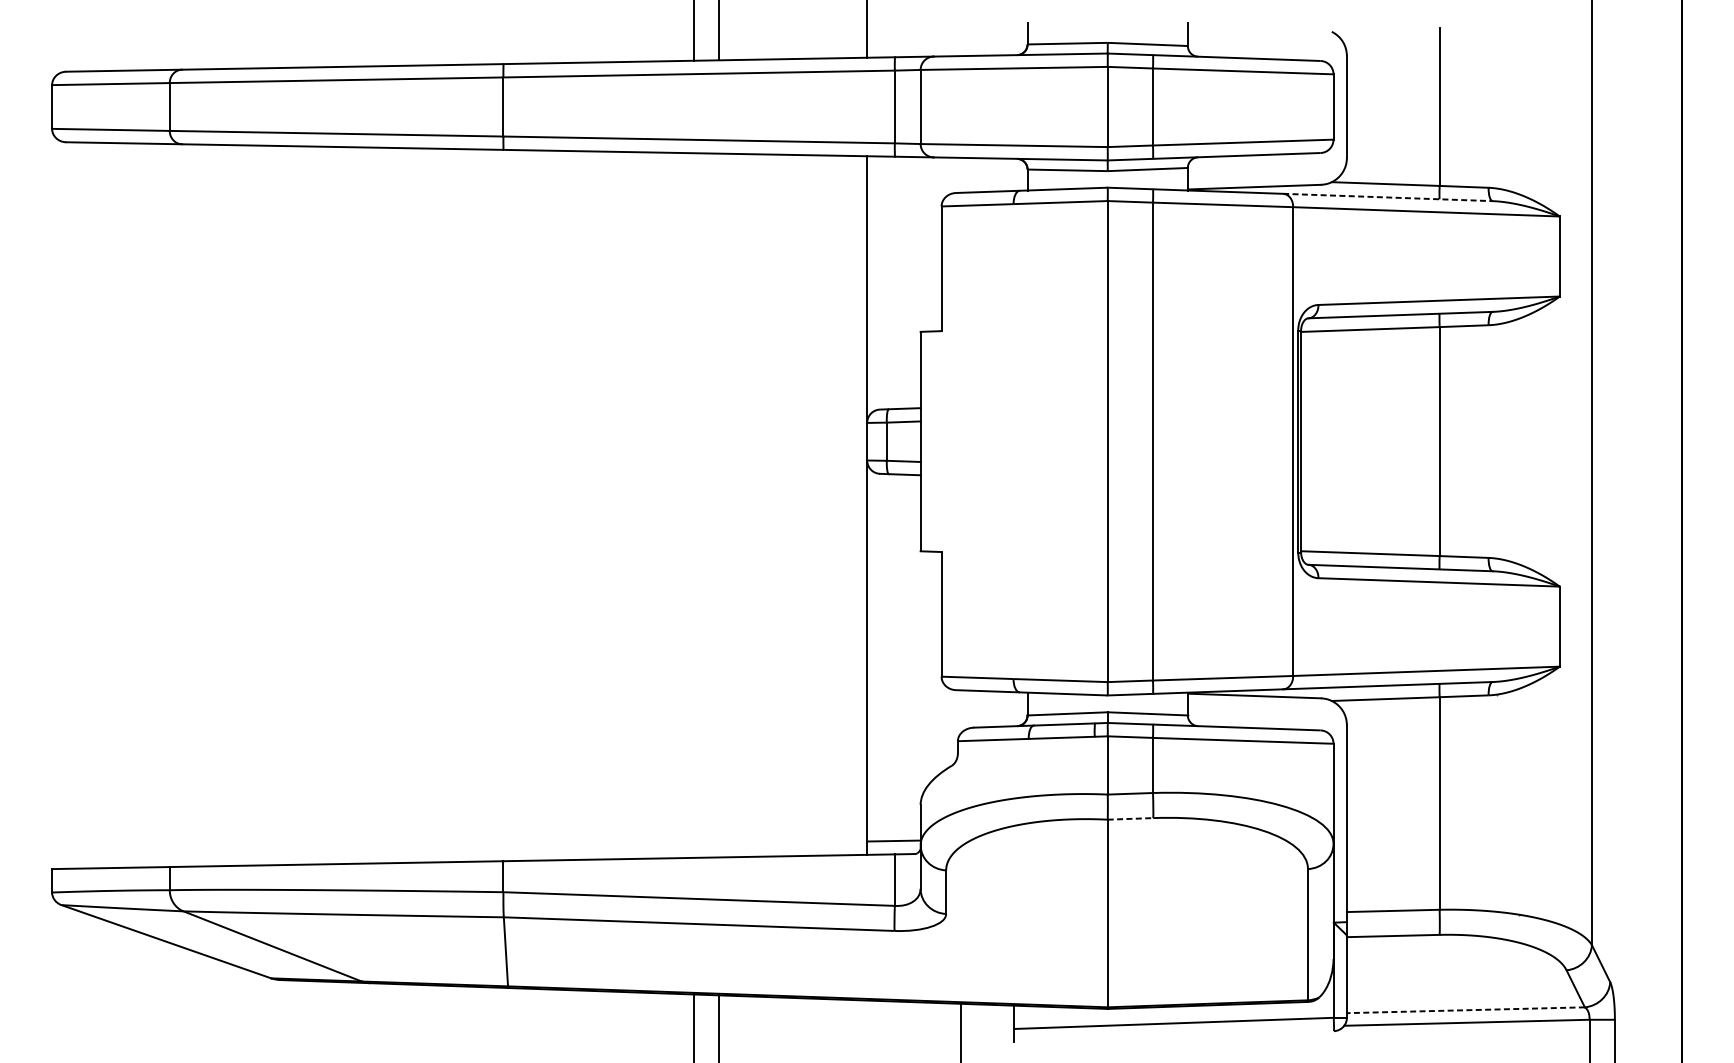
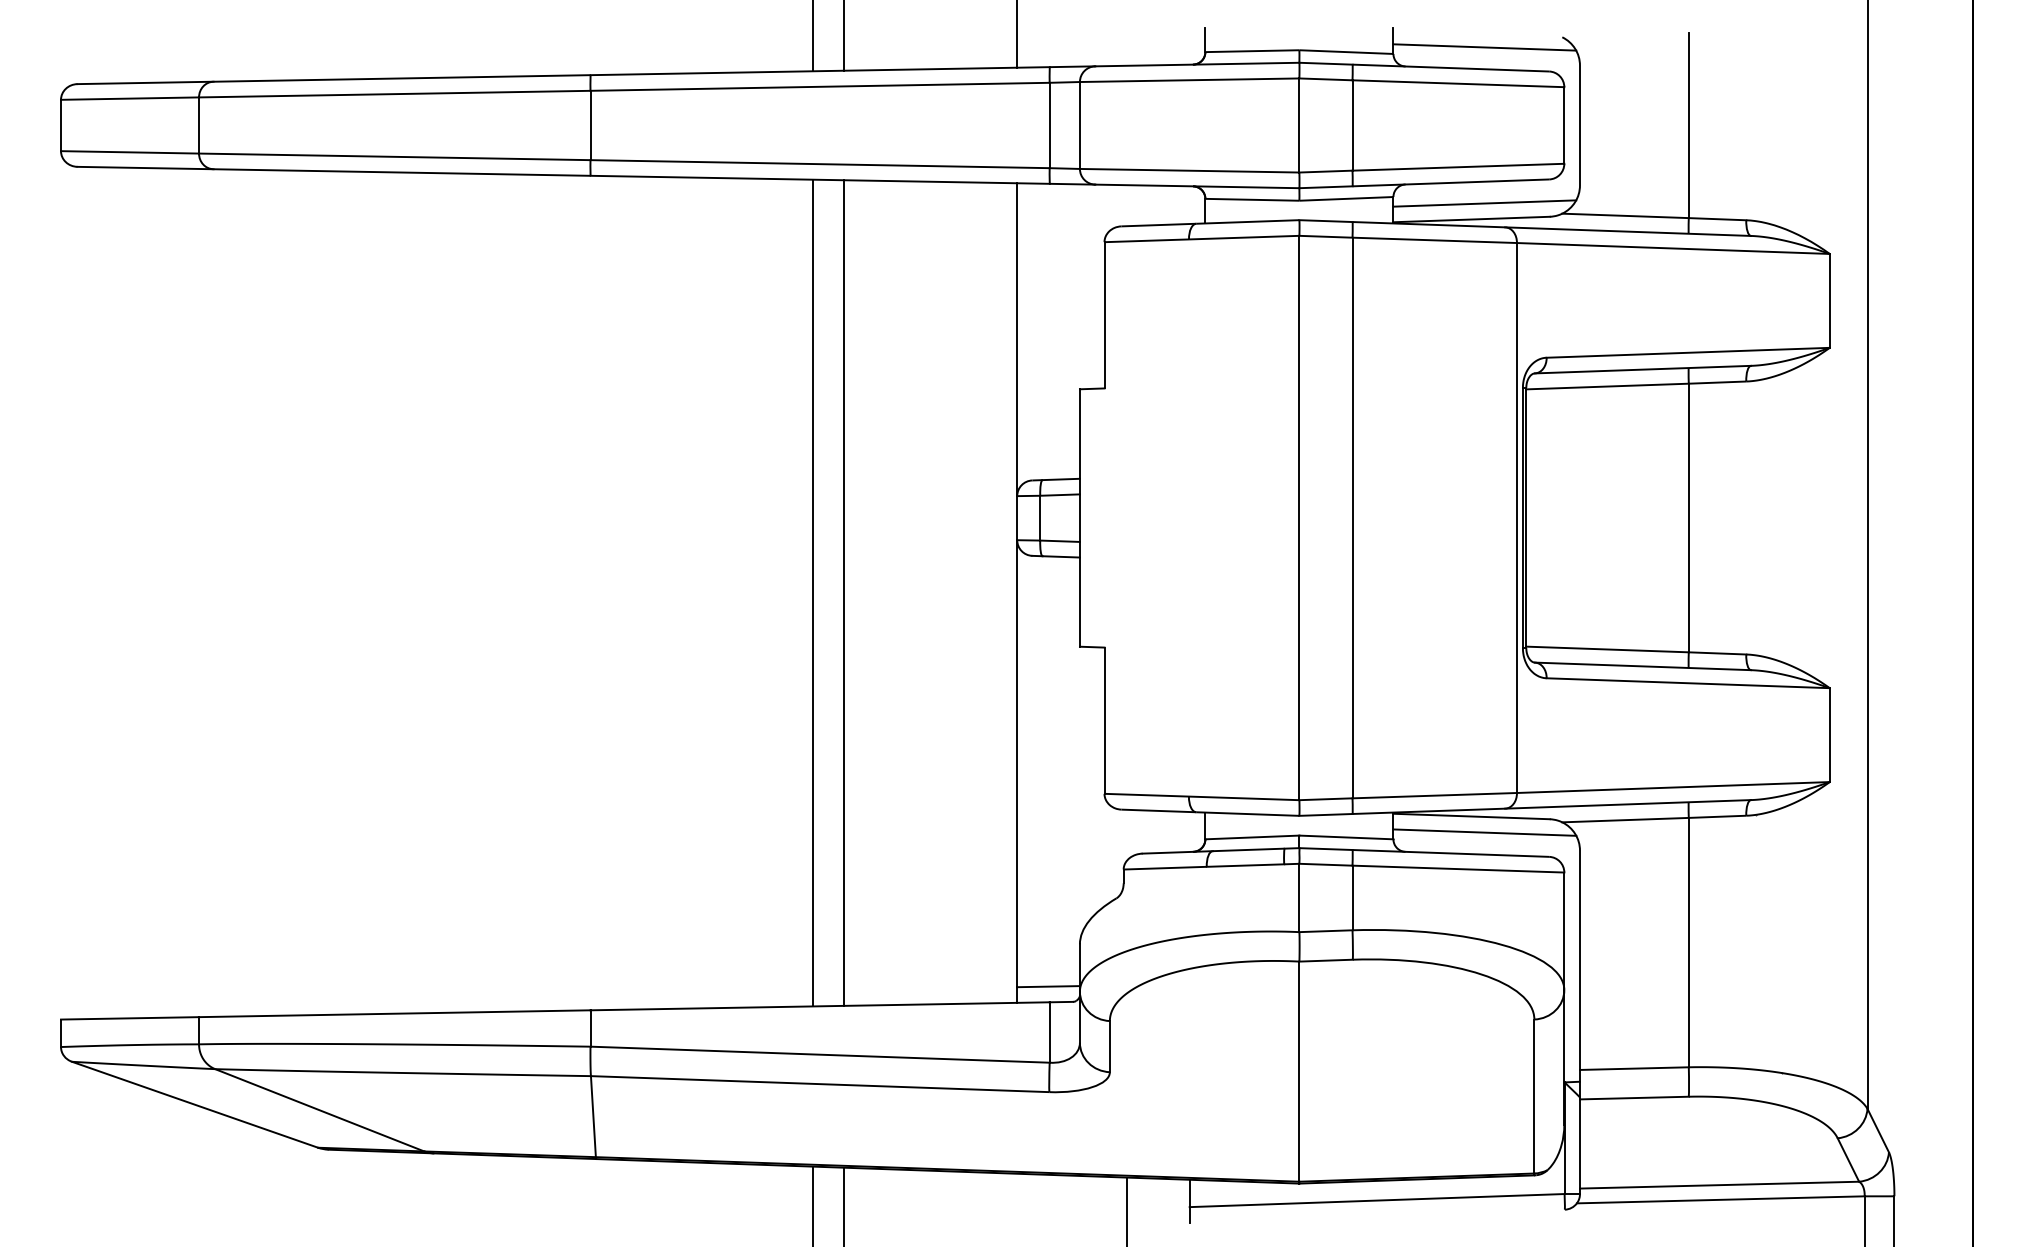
line: (1265, 40) -> (1484, 47), added
line: (1265, 173) -> (1484, 203), added
line: (1388, 197) -> (1628, 231), dashed -> solid
line: (693, 505) -> (813, 592), added
line: (719, 505) -> (843, 592), added
line: (1265, 709) -> (1484, 832), added
line: (1130, 818) -> (1326, 960), dashed -> solid
line: (1465, 1010) -> (1719, 1185), dashed -> solid

